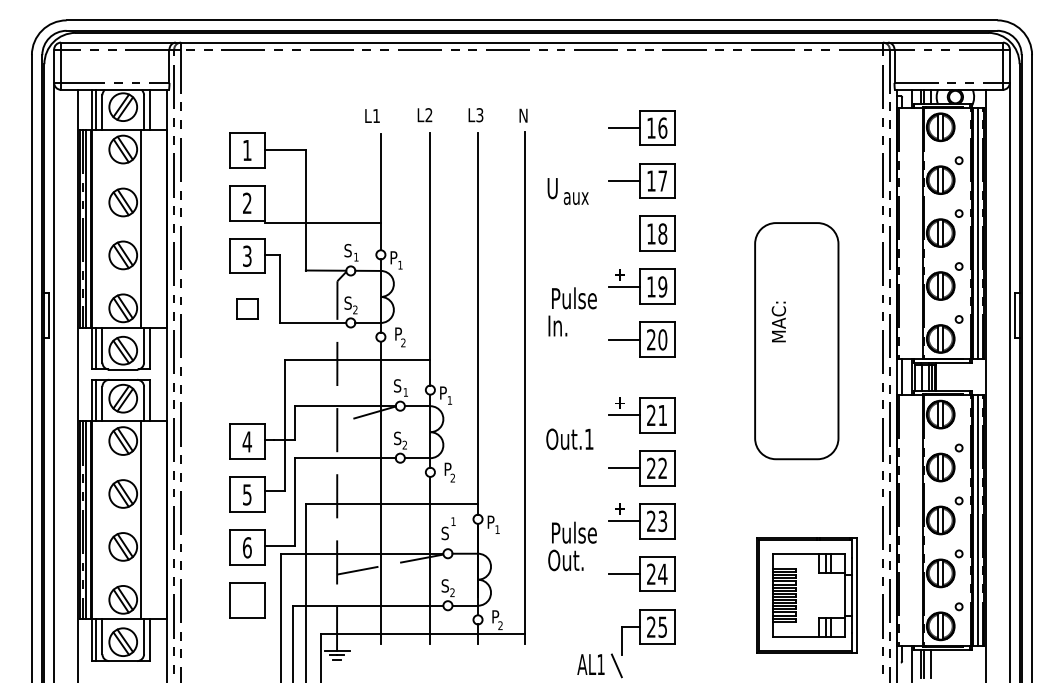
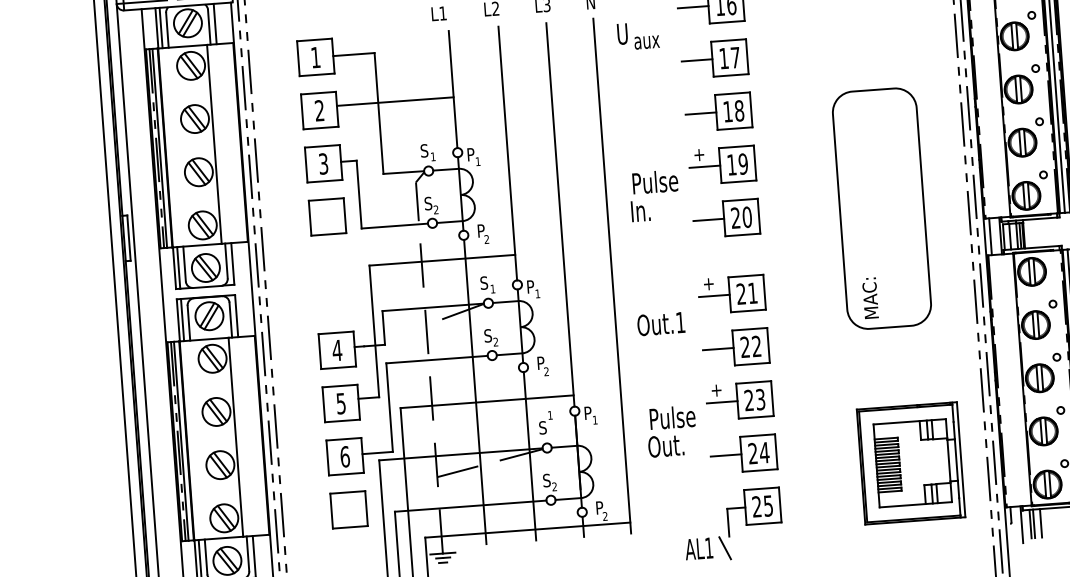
text: (567, 191) -> (637, 36), moved
line: (322, 222) -> (394, 101), moved
line: (624, 233) -> (700, 113), added
part: (247, 308) -> (327, 216), size x1.67
text: (778, 321) -> (870, 297), moved

